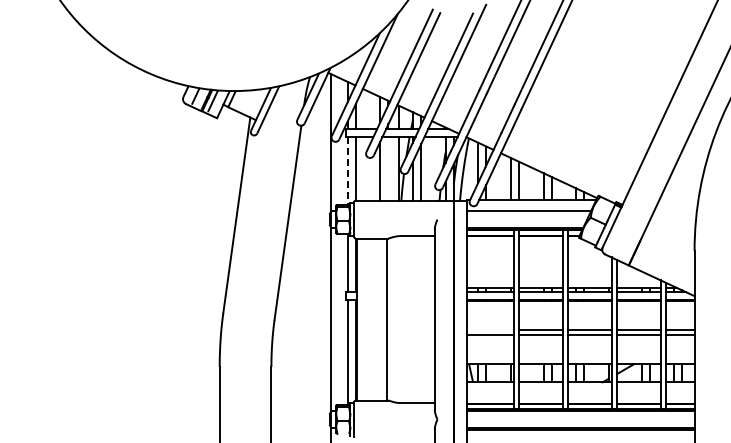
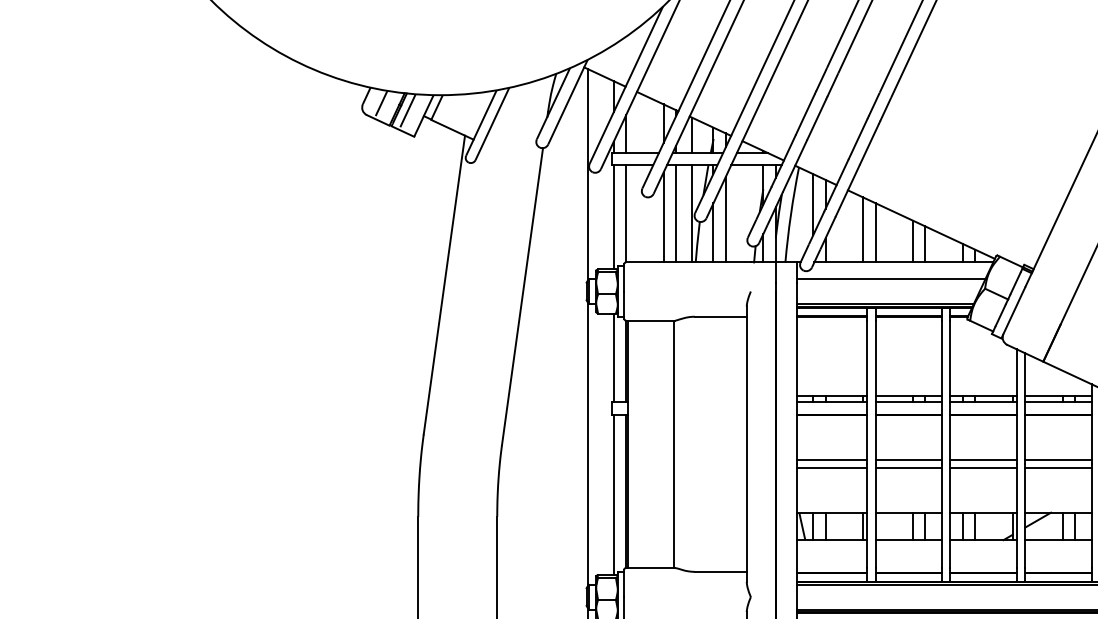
line: (388, 168) -> (676, 213), added
line: (347, 171) -> (613, 218), dashed -> solid
line: (490, 329) -> (831, 459), added

